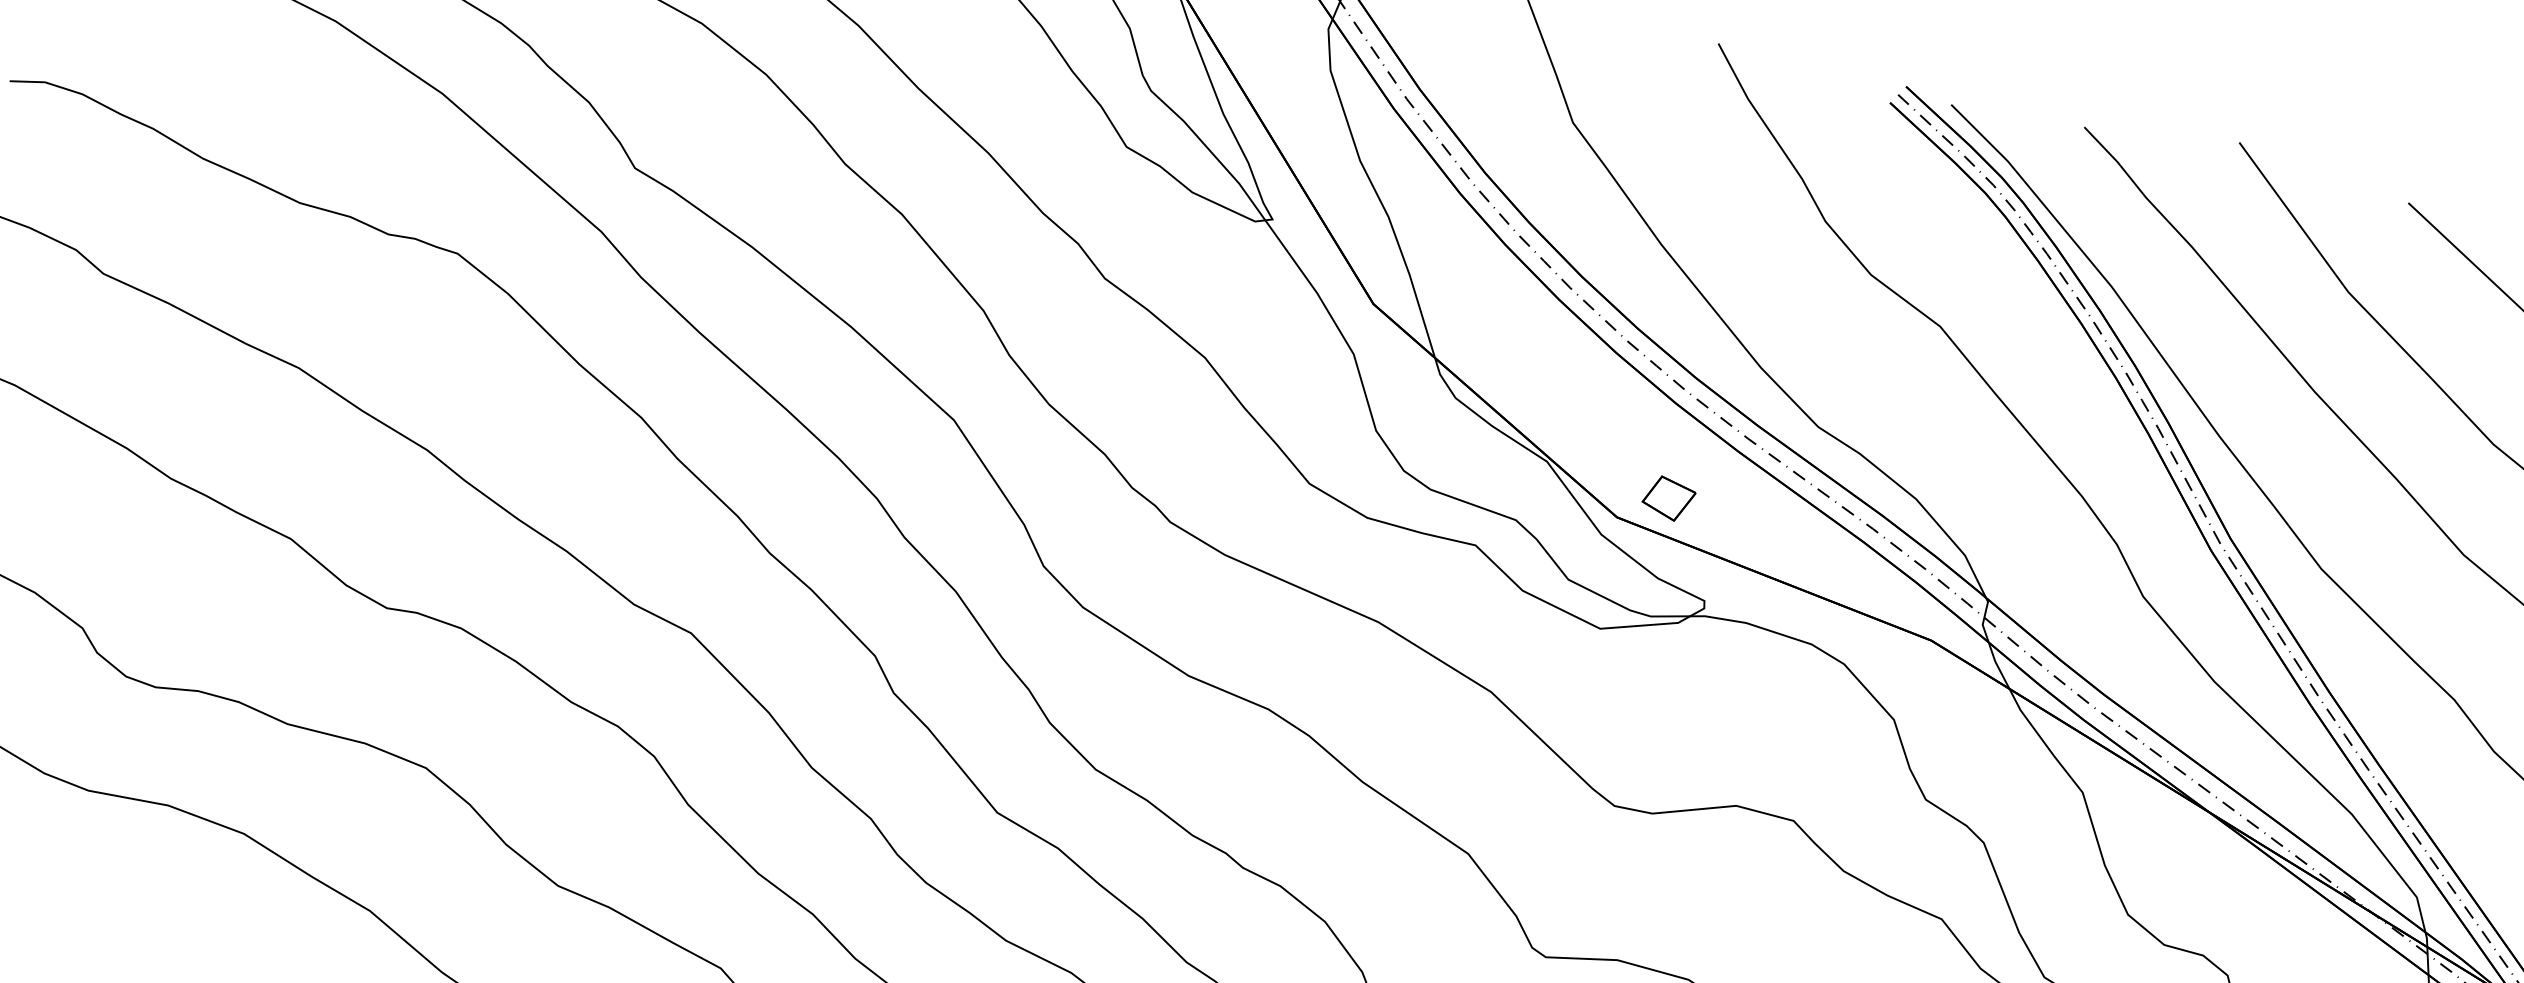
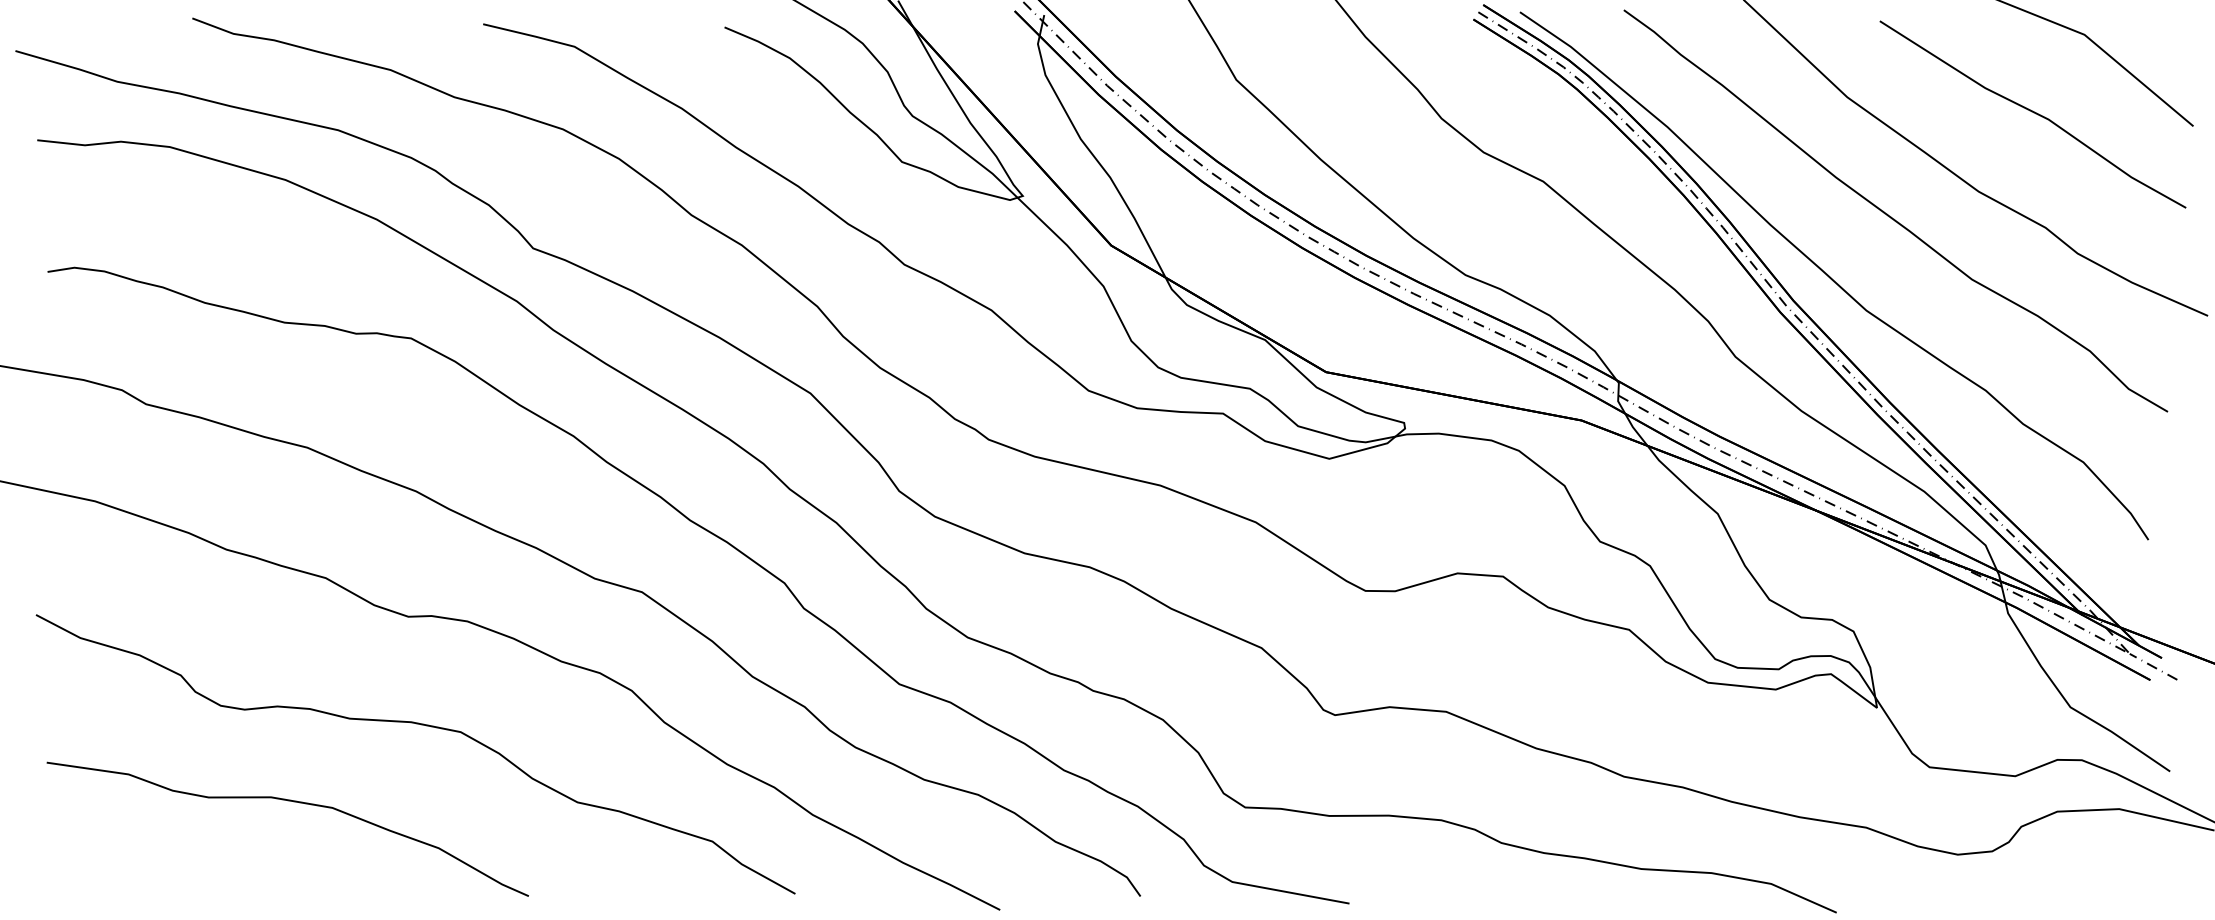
part: (1668, 498) -> (1362, 350), removed

